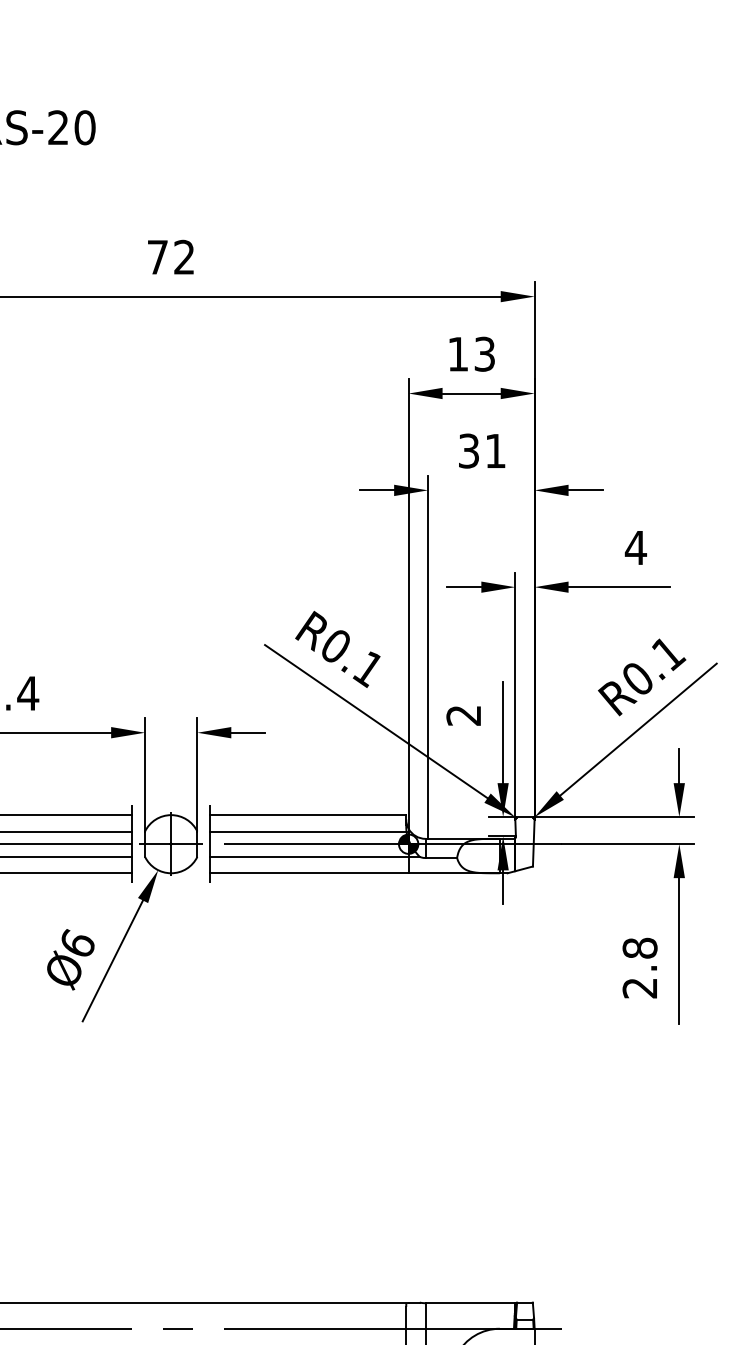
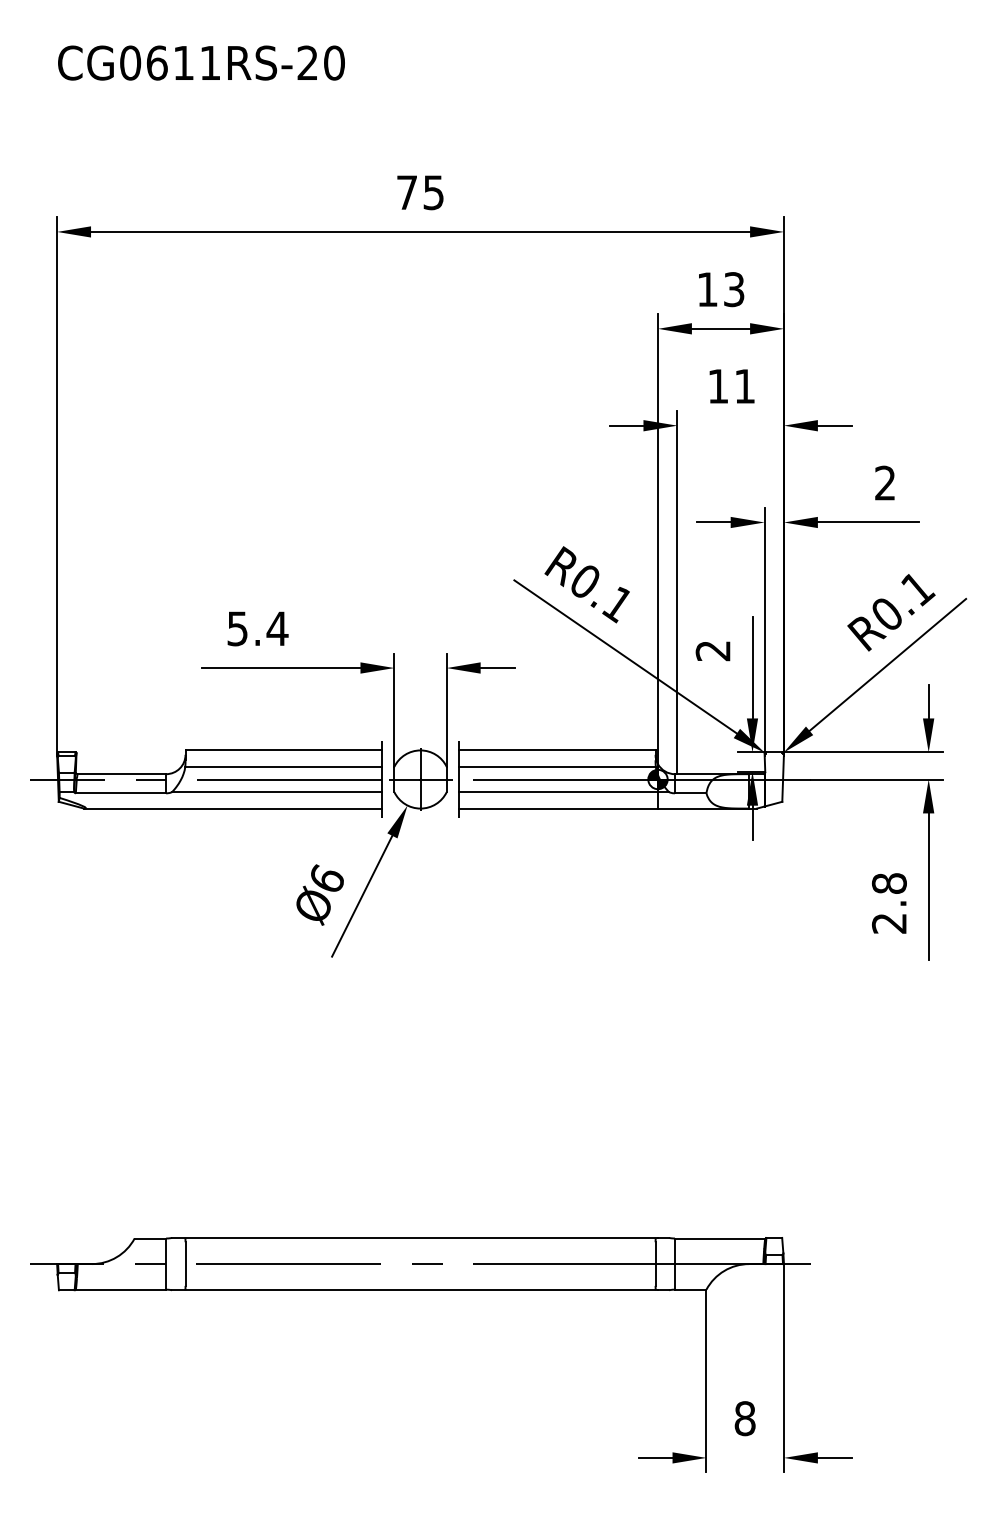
text: (184, 257) -> (433, 192), 72 -> 75
text: (469, 450) -> (718, 385), 31 -> 11
text: (636, 547) -> (885, 482), 4 -> 2

